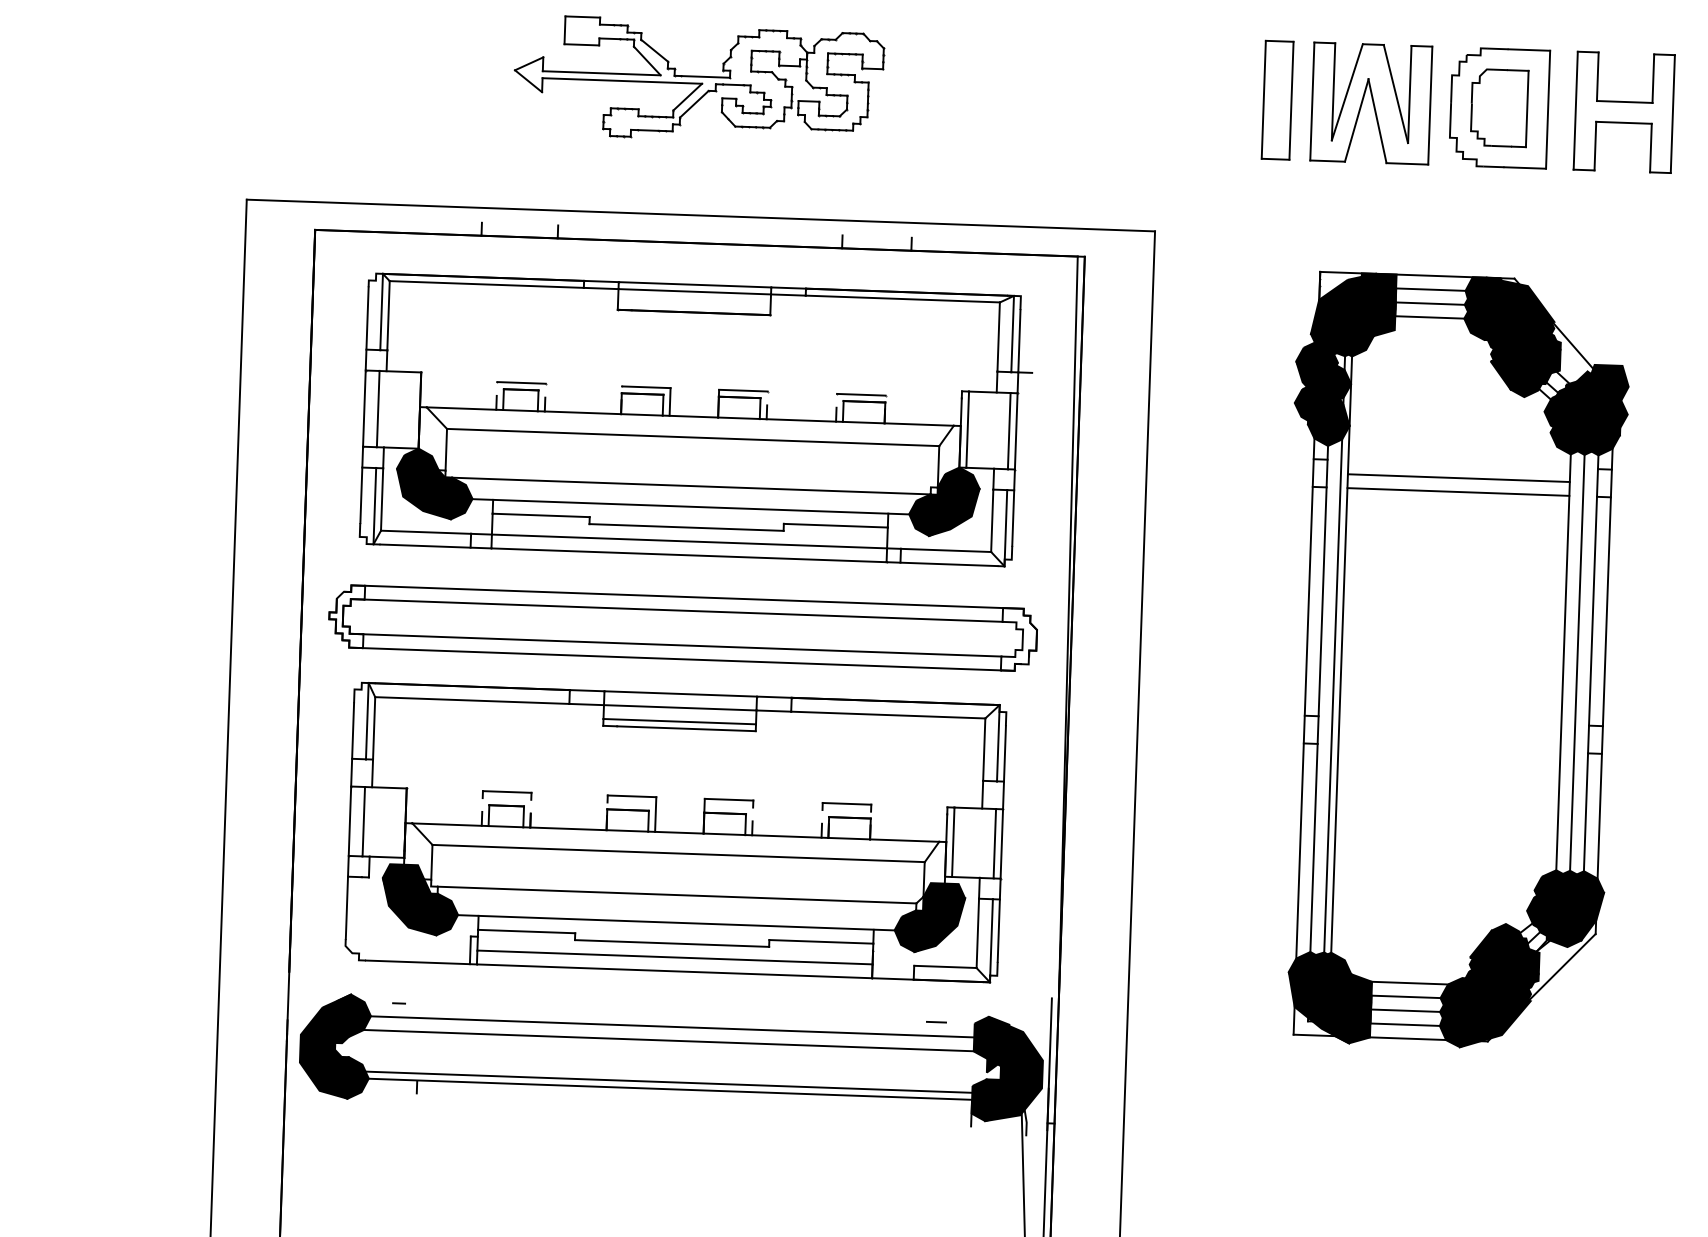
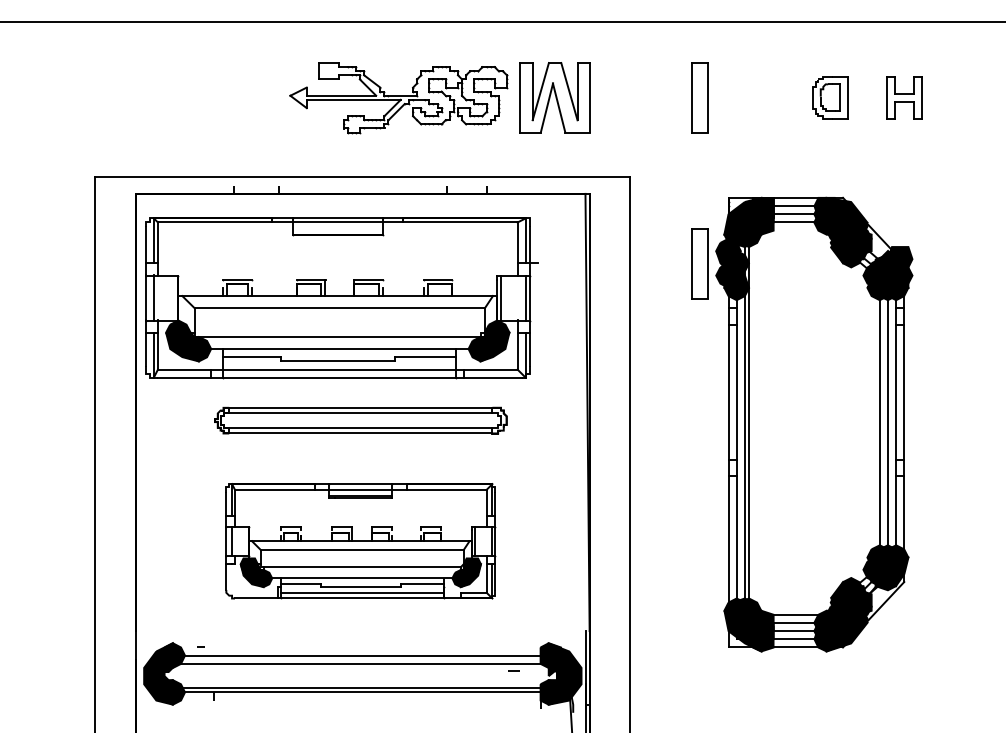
part: (698, 81) -> (398, 98), moved
part: (1370, 103) -> (554, 97), moved
part: (1499, 107) -> (830, 97), size x0.6
part: (1624, 111) -> (904, 97), size x0.6
part: (1267, 381) -> (699, 263), added
part: (696, 420) -> (341, 298), moved
line: (1459, 478) -> (814, 316), removed
line: (1458, 491) -> (814, 324), removed
part: (682, 627) -> (360, 420), size x0.7
part: (675, 833) -> (360, 541), size x0.7
line: (935, 1020) -> (513, 670), moved

